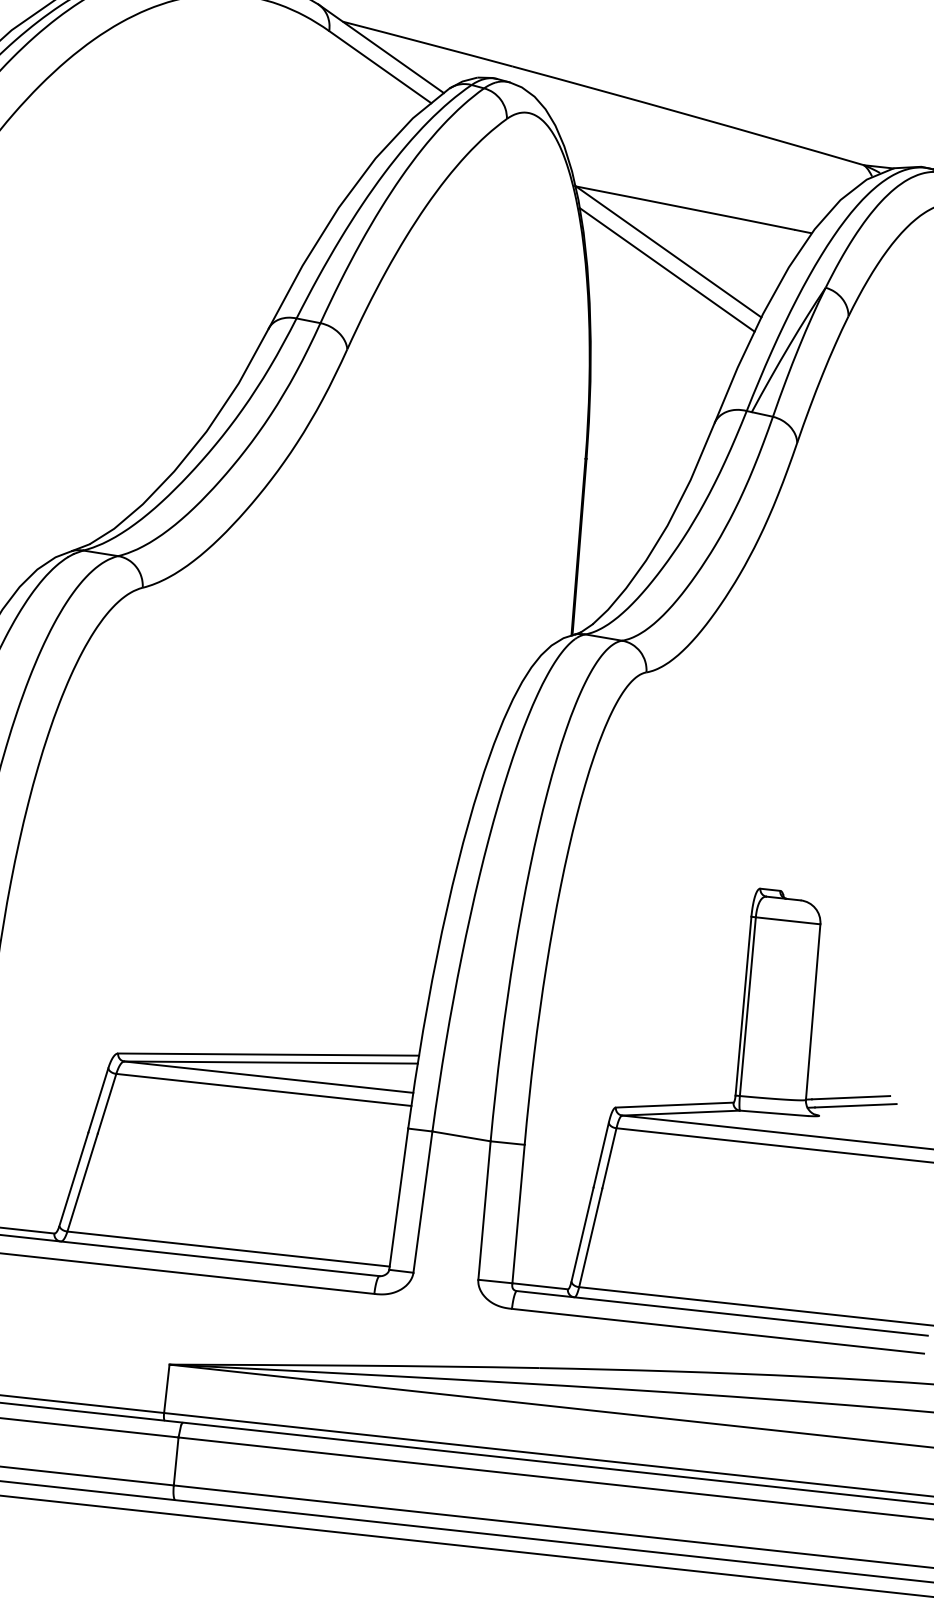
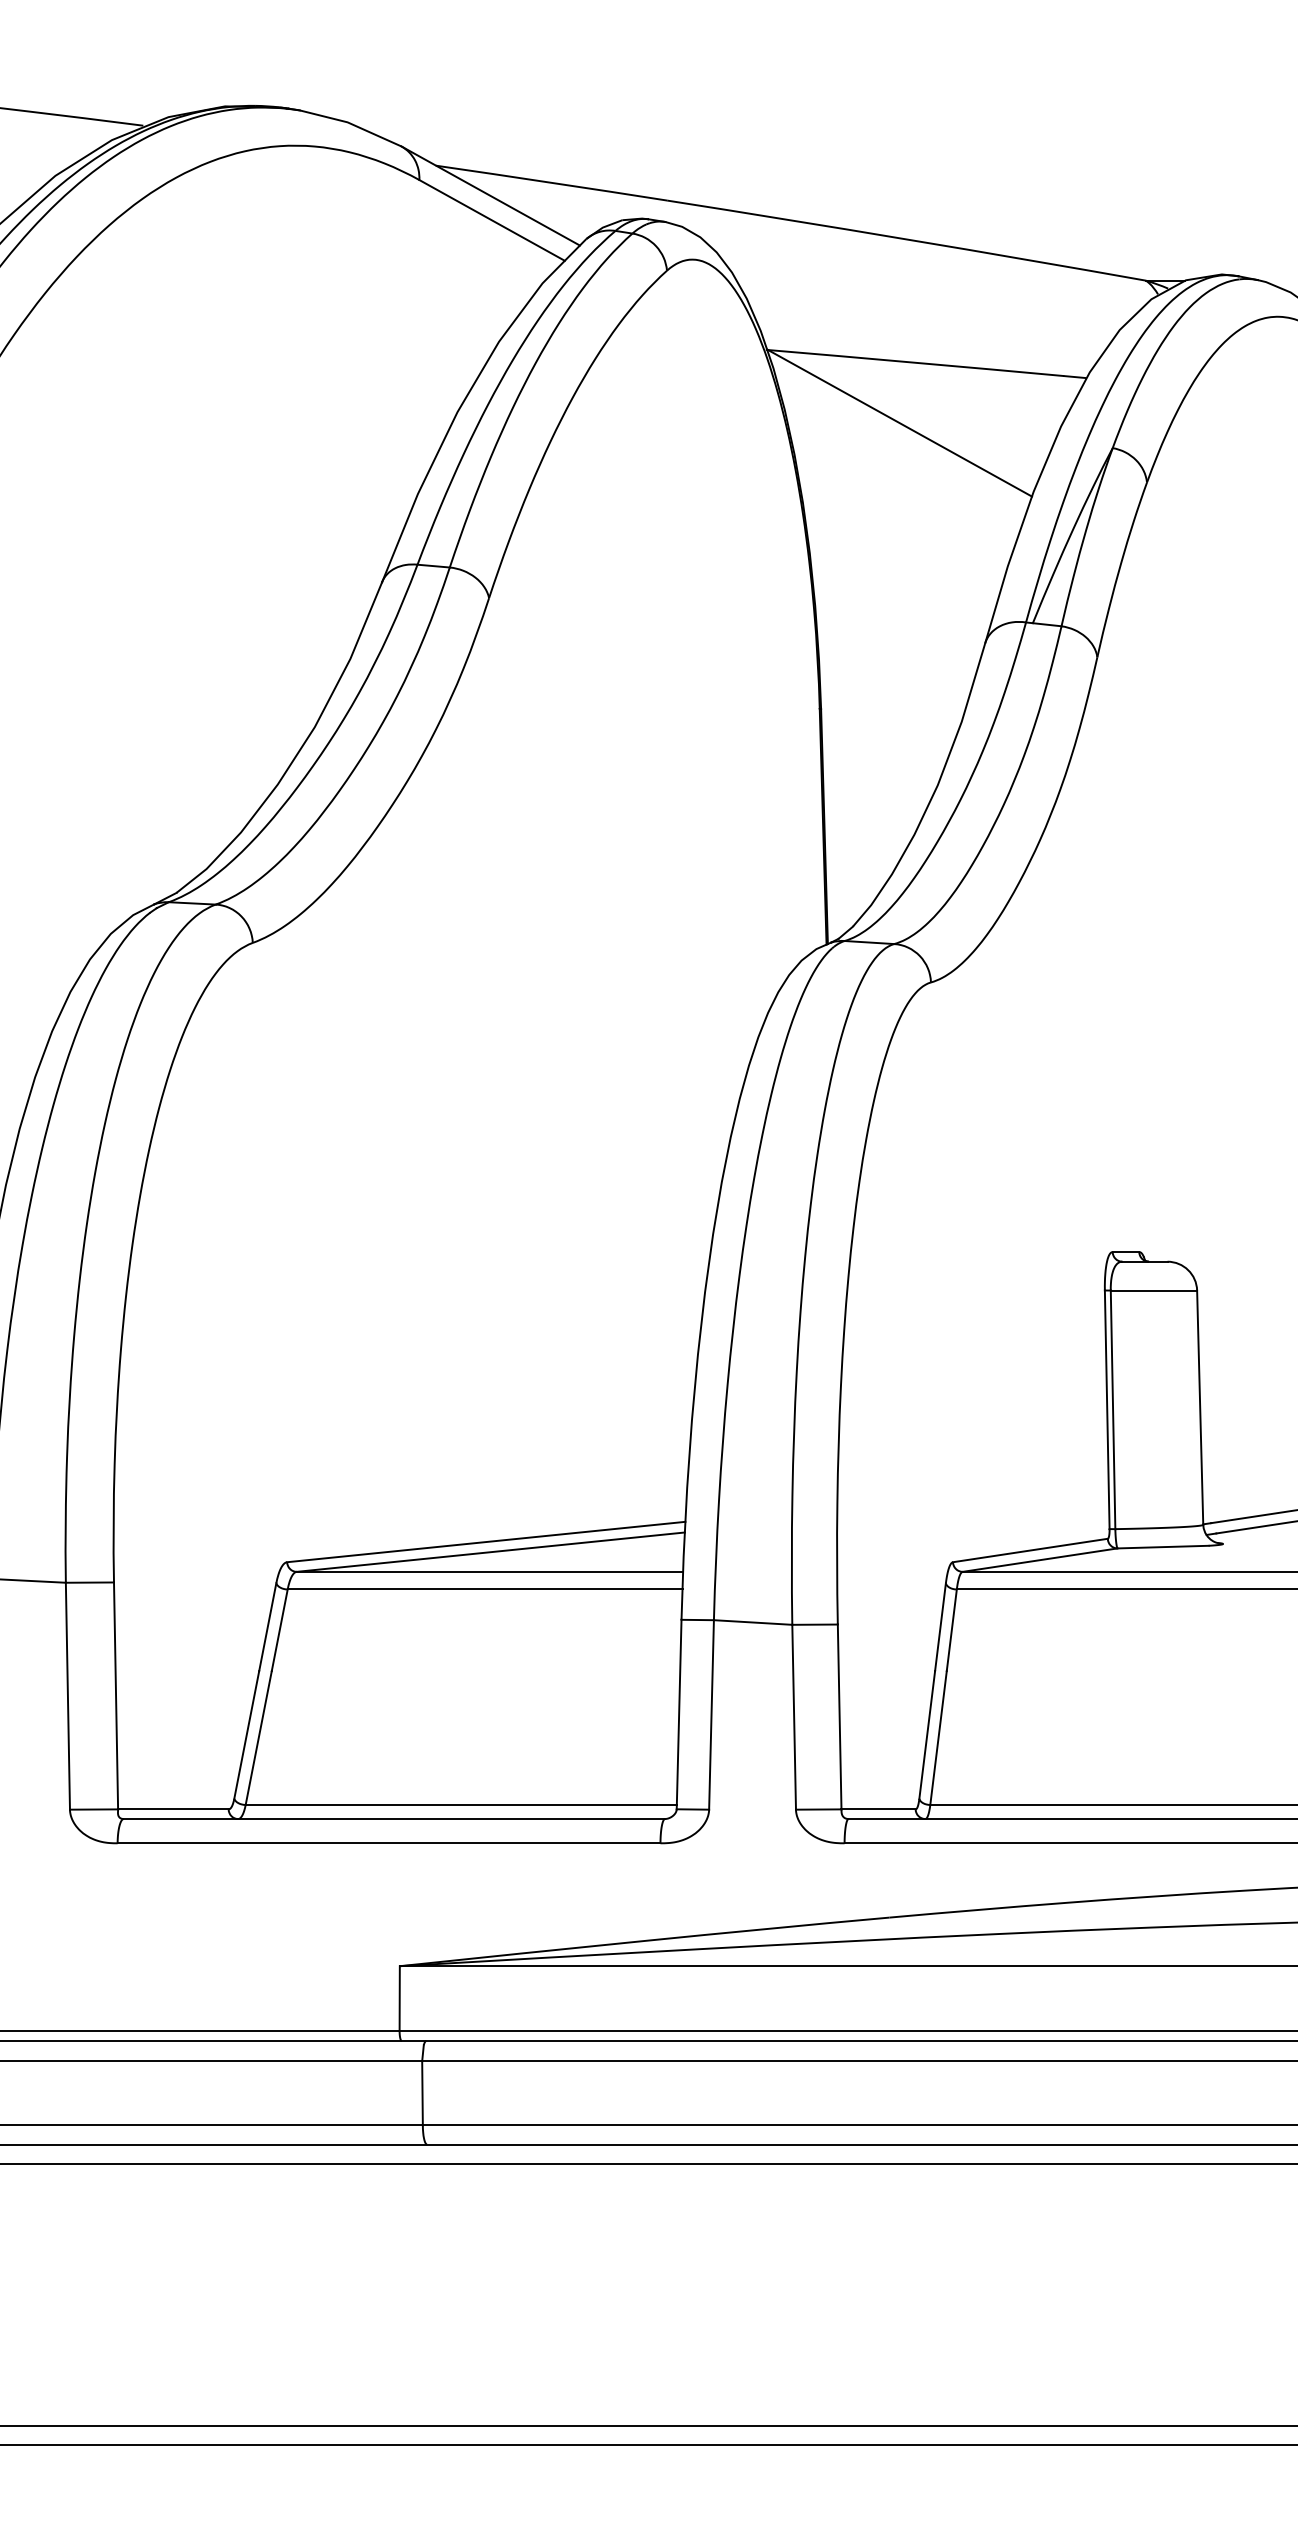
line: (667, 270) -> (900, 447), removed

